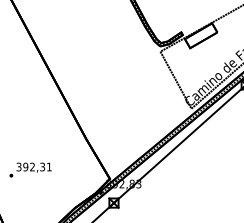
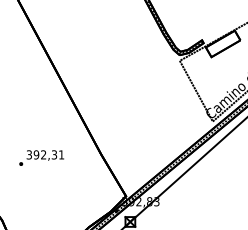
text: (30, 169) -> (41, 157), moved

